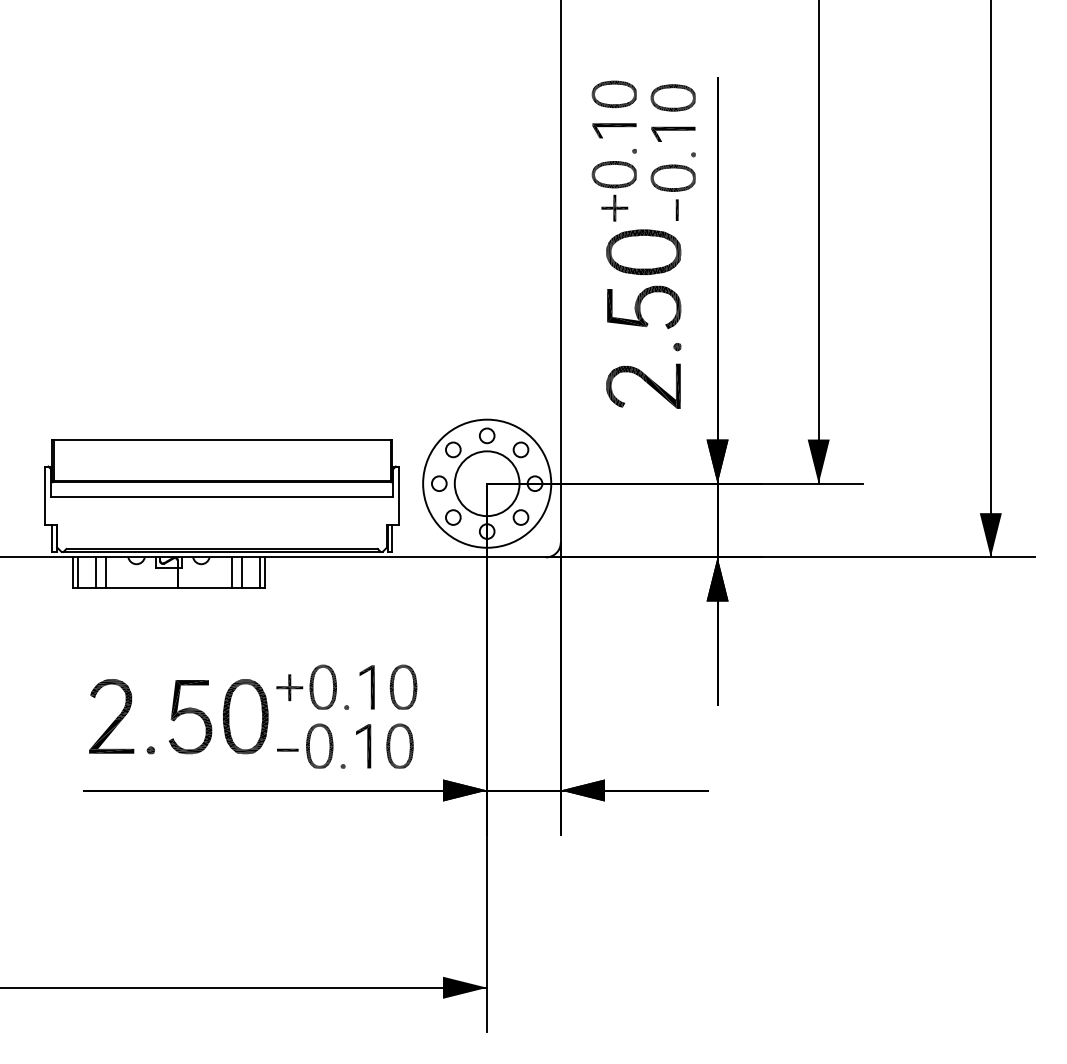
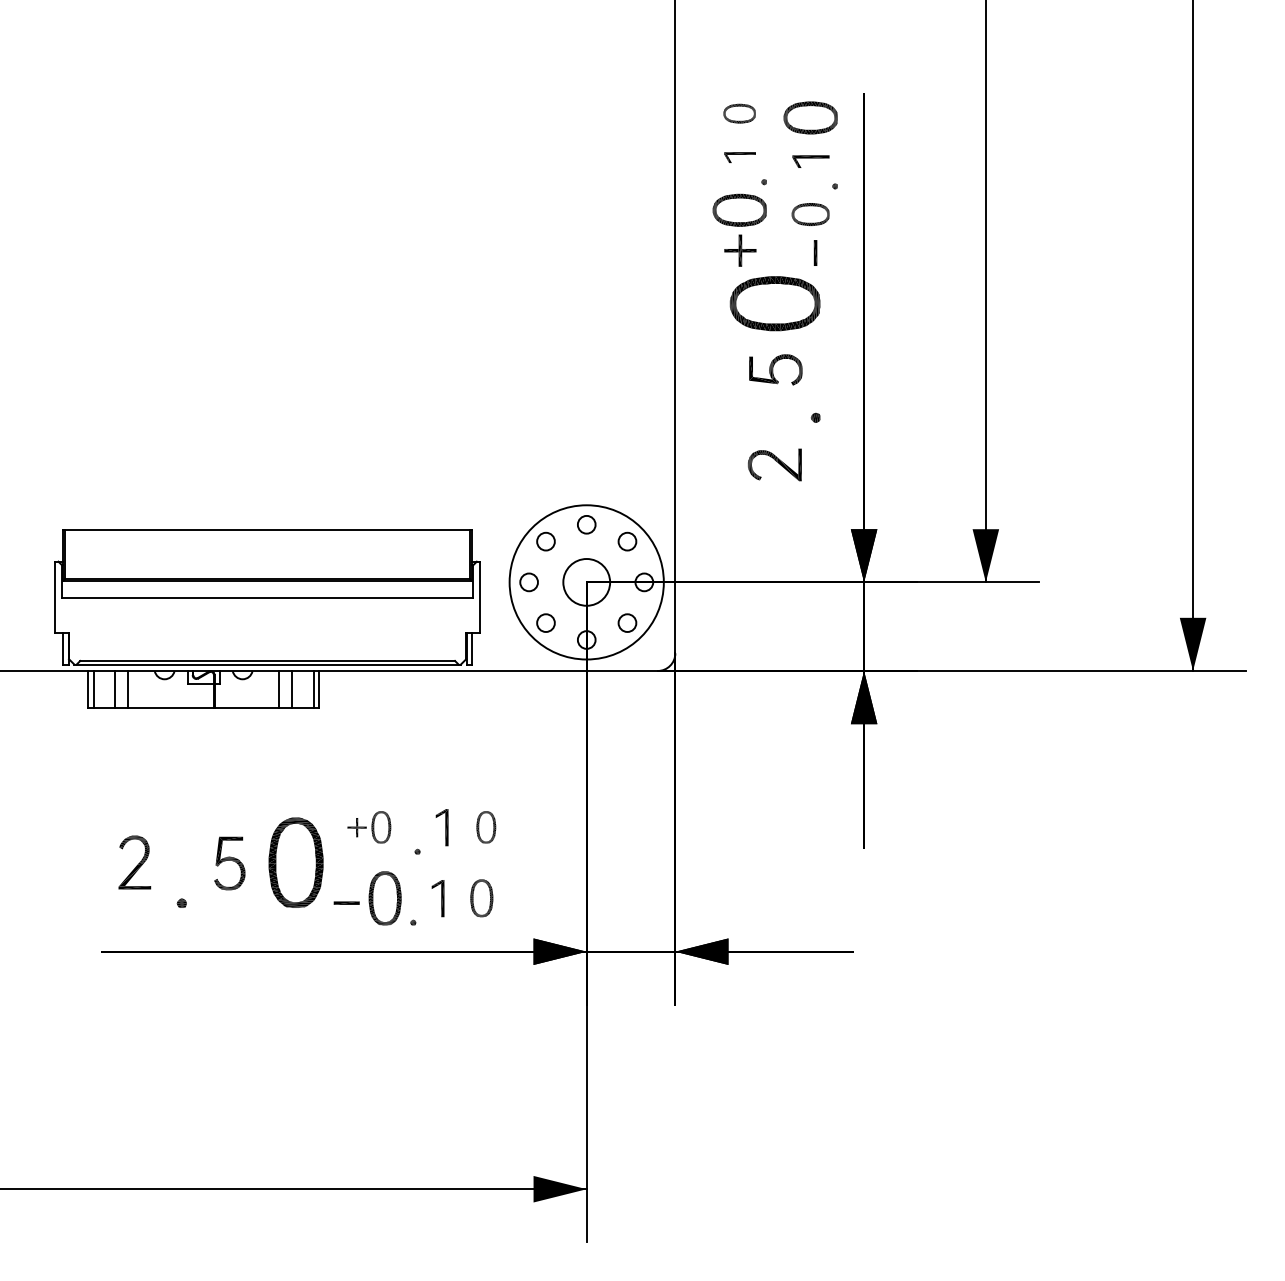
part: (613, 94) -> (738, 113), size x0.6
part: (614, 130) -> (740, 157), size x0.6
part: (673, 133) -> (811, 160), size x0.7
part: (672, 177) -> (809, 213), size x0.7
part: (644, 306) -> (776, 369), size x0.6
part: (643, 385) -> (774, 464), size x0.6
circle: (486, 483) -> (585, 582), size x0.6
part: (306, 686) -> (369, 826), size x0.6
part: (403, 686) -> (485, 826), size x0.6
part: (366, 687) -> (441, 827), size x0.7
part: (111, 716) -> (134, 862), size x0.6
part: (190, 717) -> (229, 863), size x0.6
part: (399, 745) -> (481, 897), size x0.7
part: (363, 746) -> (437, 898), size x0.7

